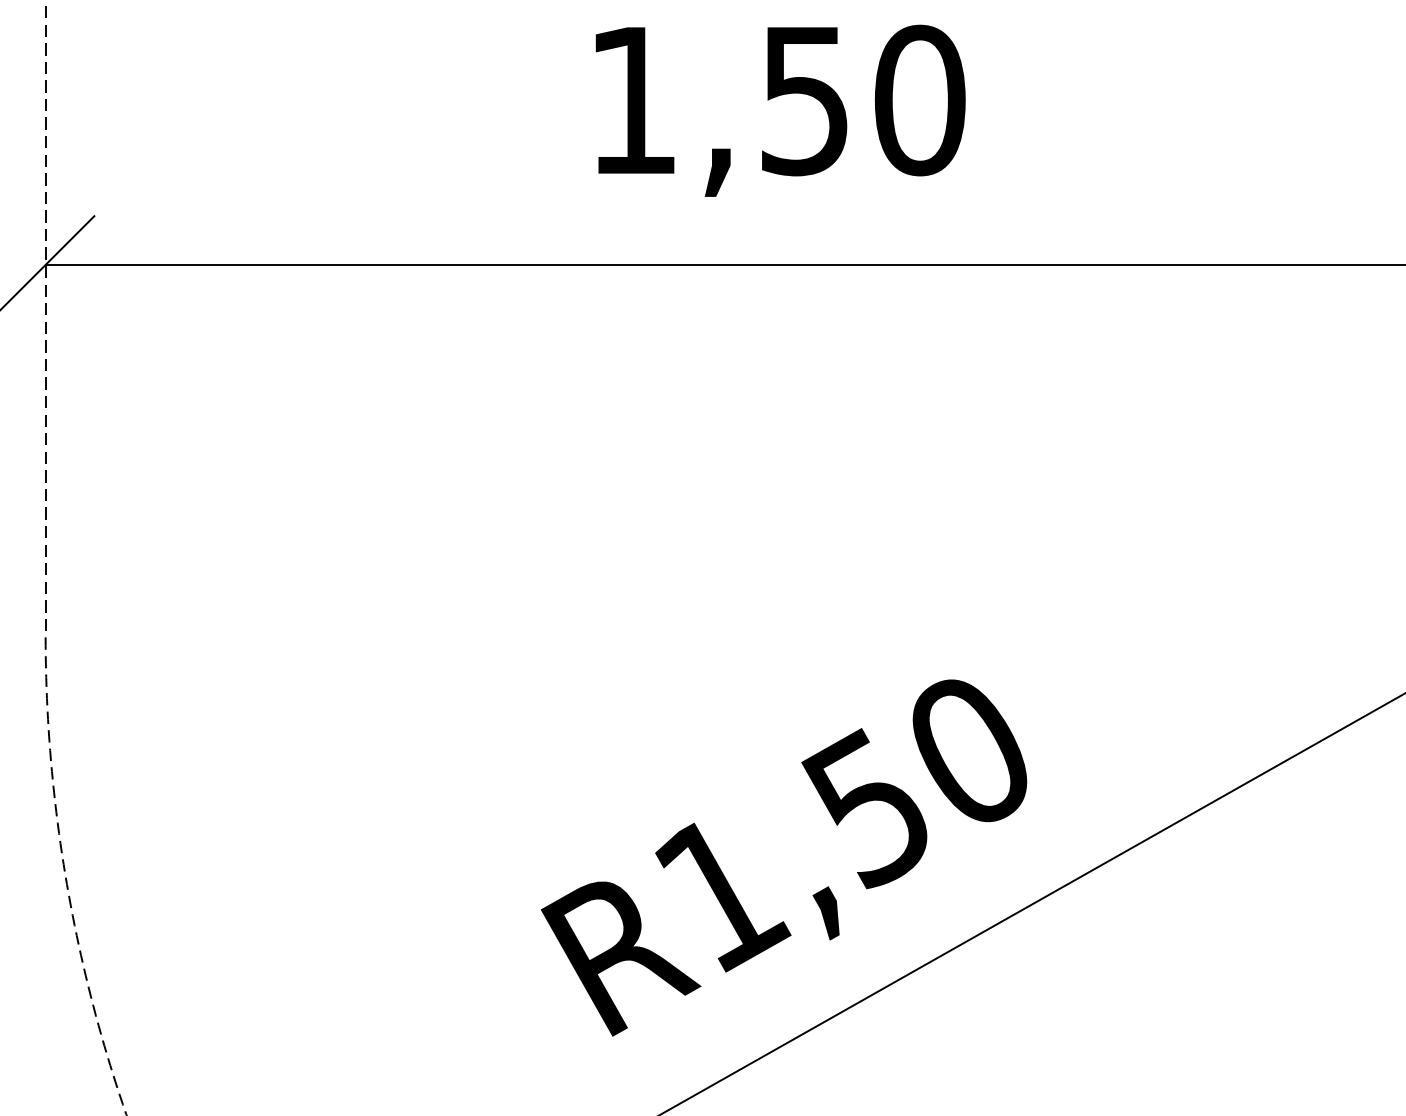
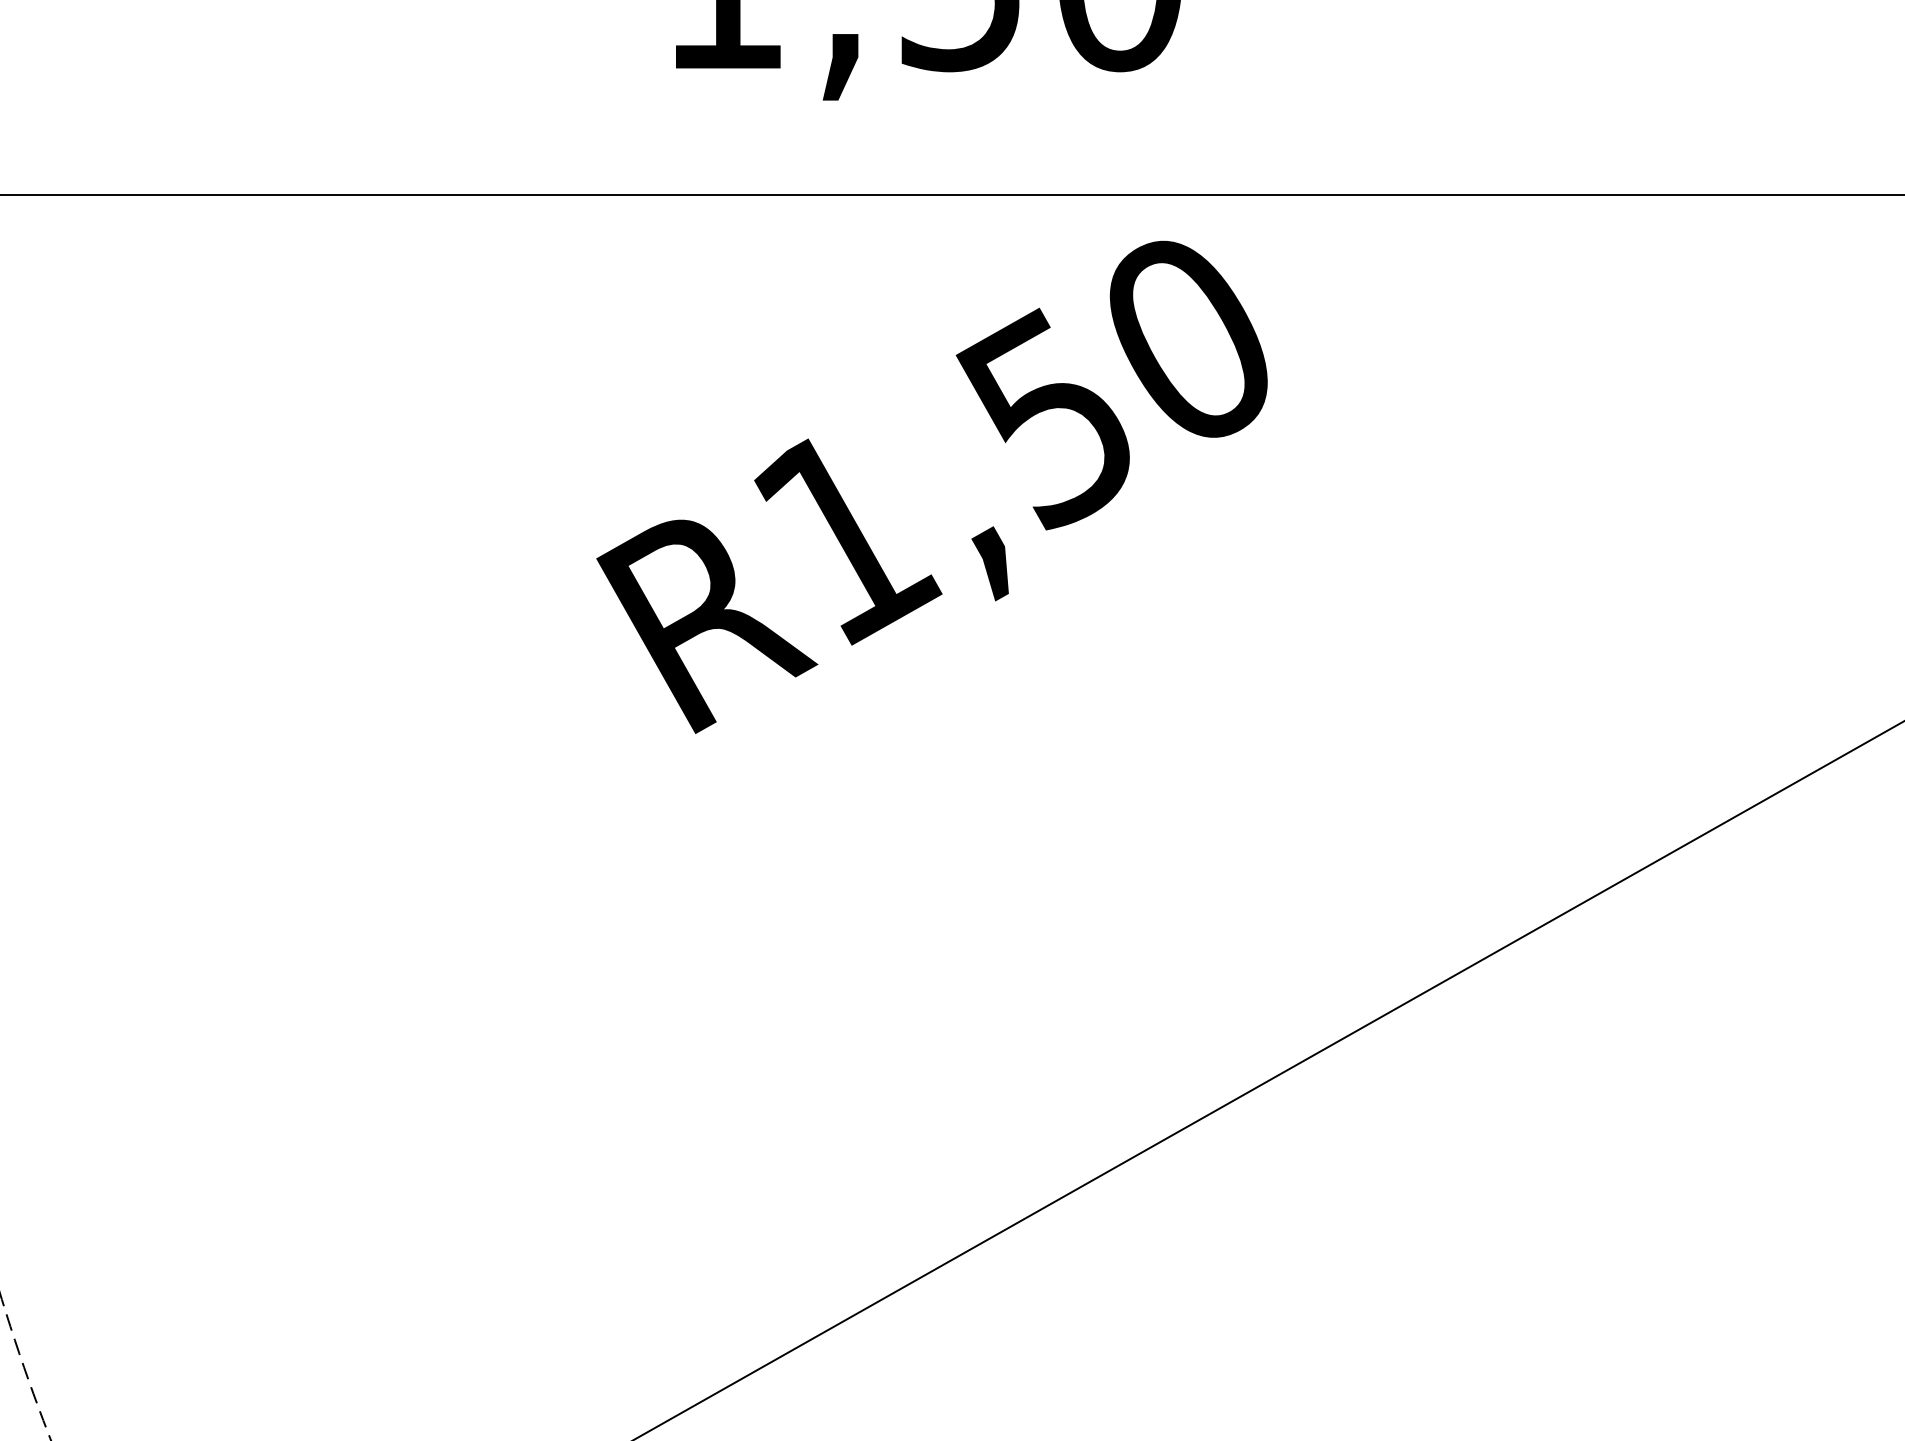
text: (783, 857) -> (931, 486), moved

